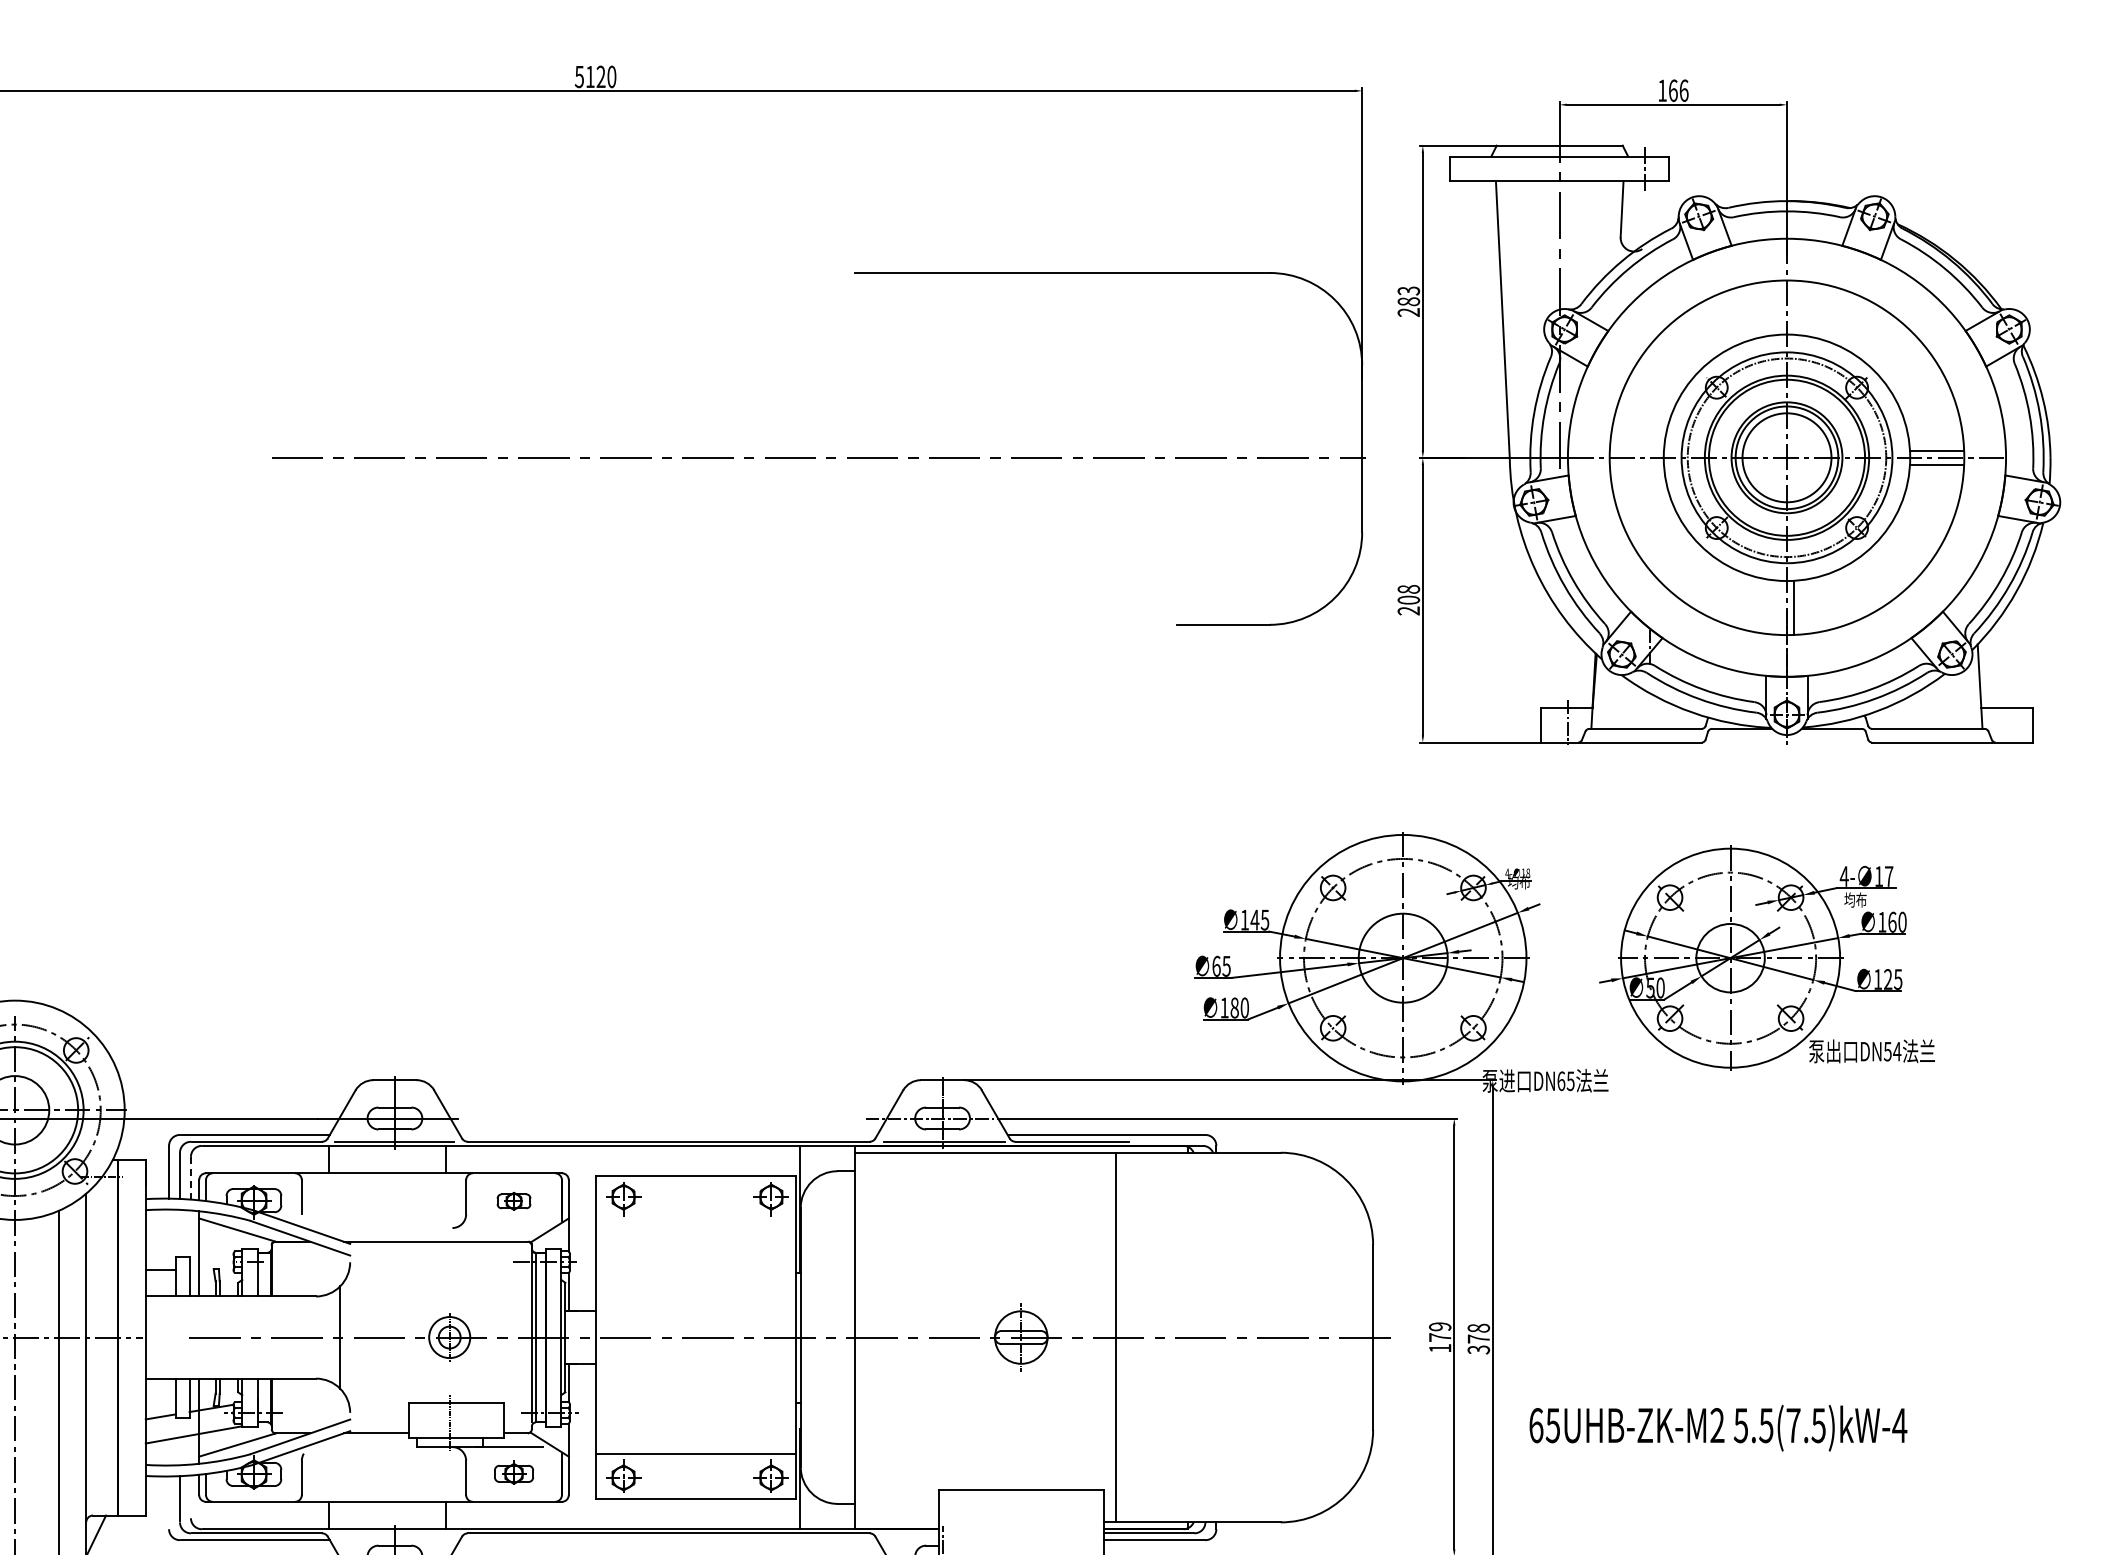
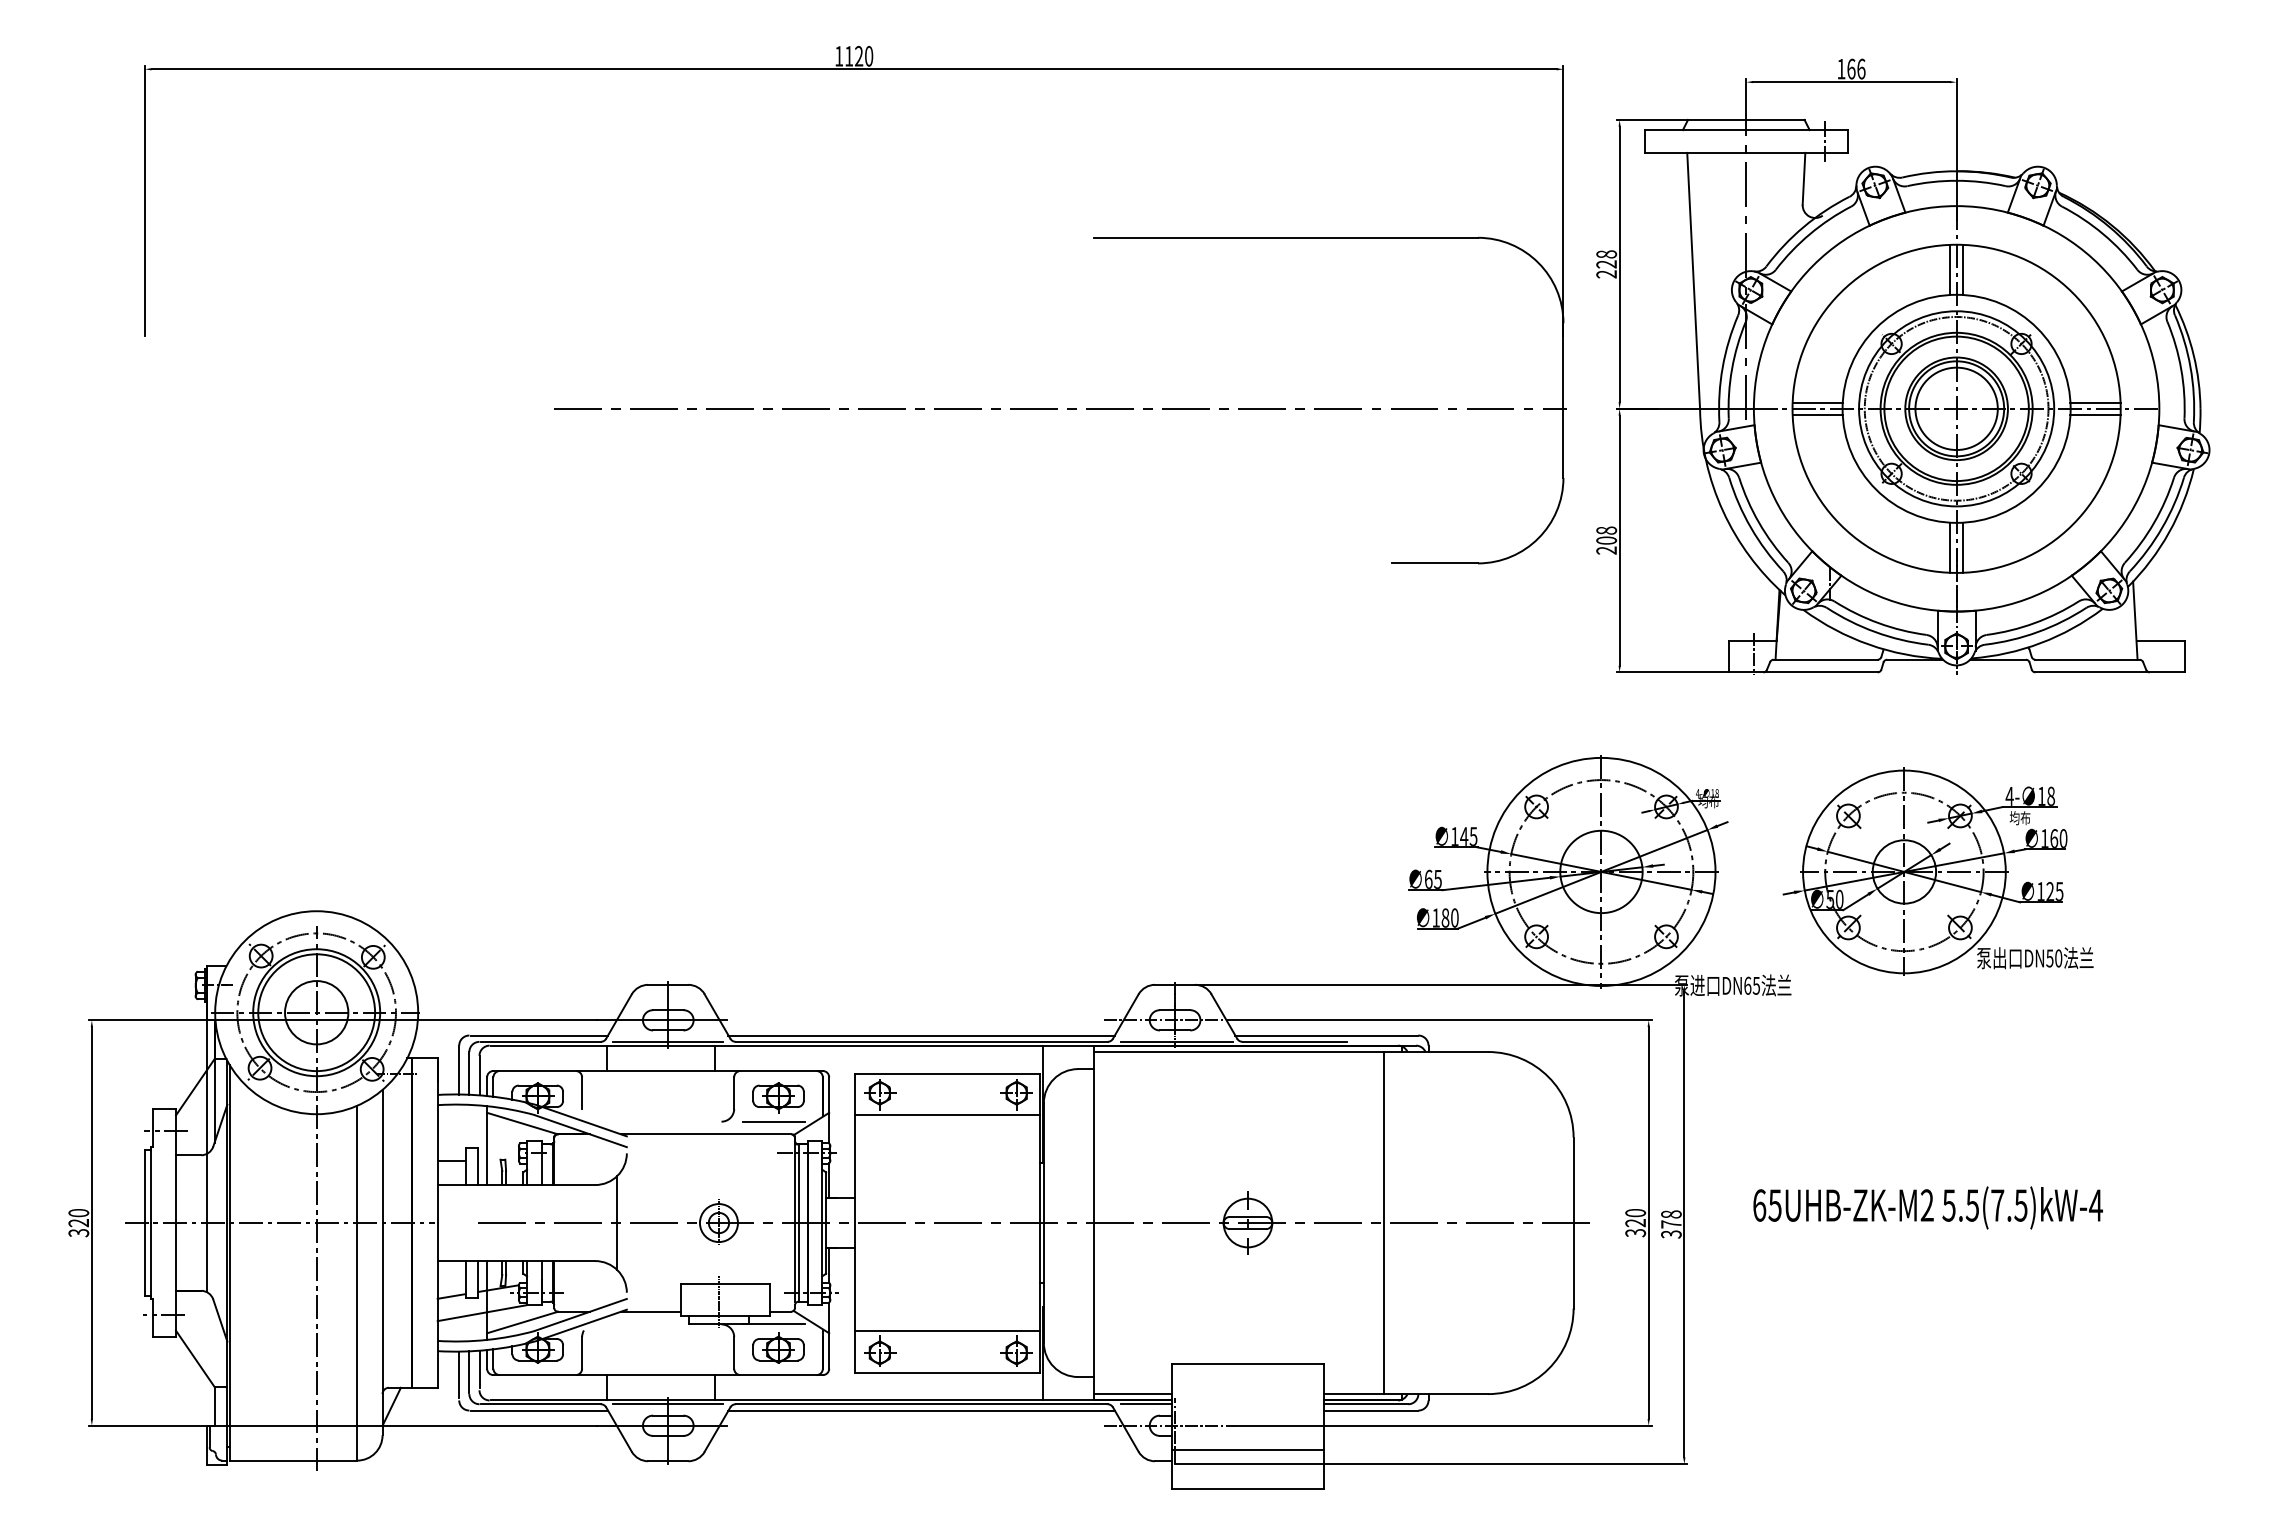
text: (578, 77) -> (838, 56), 5120 -> 1120
text: (1408, 296) -> (1606, 259), 283 -> 228
line: (1780, 307) -> (1950, 269), added
line: (1793, 307) -> (1962, 269), added
line: (1636, 450) -> (1817, 402), added
line: (1636, 464) -> (1817, 415), added
line: (1780, 607) -> (1950, 547), added
text: (1889, 875) -> (2051, 795), 17 -> 18
text: (1897, 1051) -> (2058, 958), DN54 -> DN50
line: (668, 1134) -> (921, 1035), added
line: (190, 1178) -> (479, 1075), dashed -> solid
part: (514, 1201) -> (778, 1097), size x1.67
line: (695, 1221) -> (946, 1115), added
line: (509, 1227) -> (774, 1121), added
line: (1115, 1338) -> (1383, 1223), moved
text: (1440, 1338) -> (1635, 1223), 179 -> 320
text: (1717, 1427) -> (1927, 1207), moved
part: (514, 1472) -> (778, 1347), size x1.43
line: (190, 1494) -> (479, 1368), added
line: (169, 1501) -> (459, 1374), added
line: (896, 1522) -> (1132, 1394), added
line: (394, 1533) -> (667, 1404), added
line: (910, 1533) -> (1145, 1404), added
line: (668, 1540) -> (921, 1410), added

